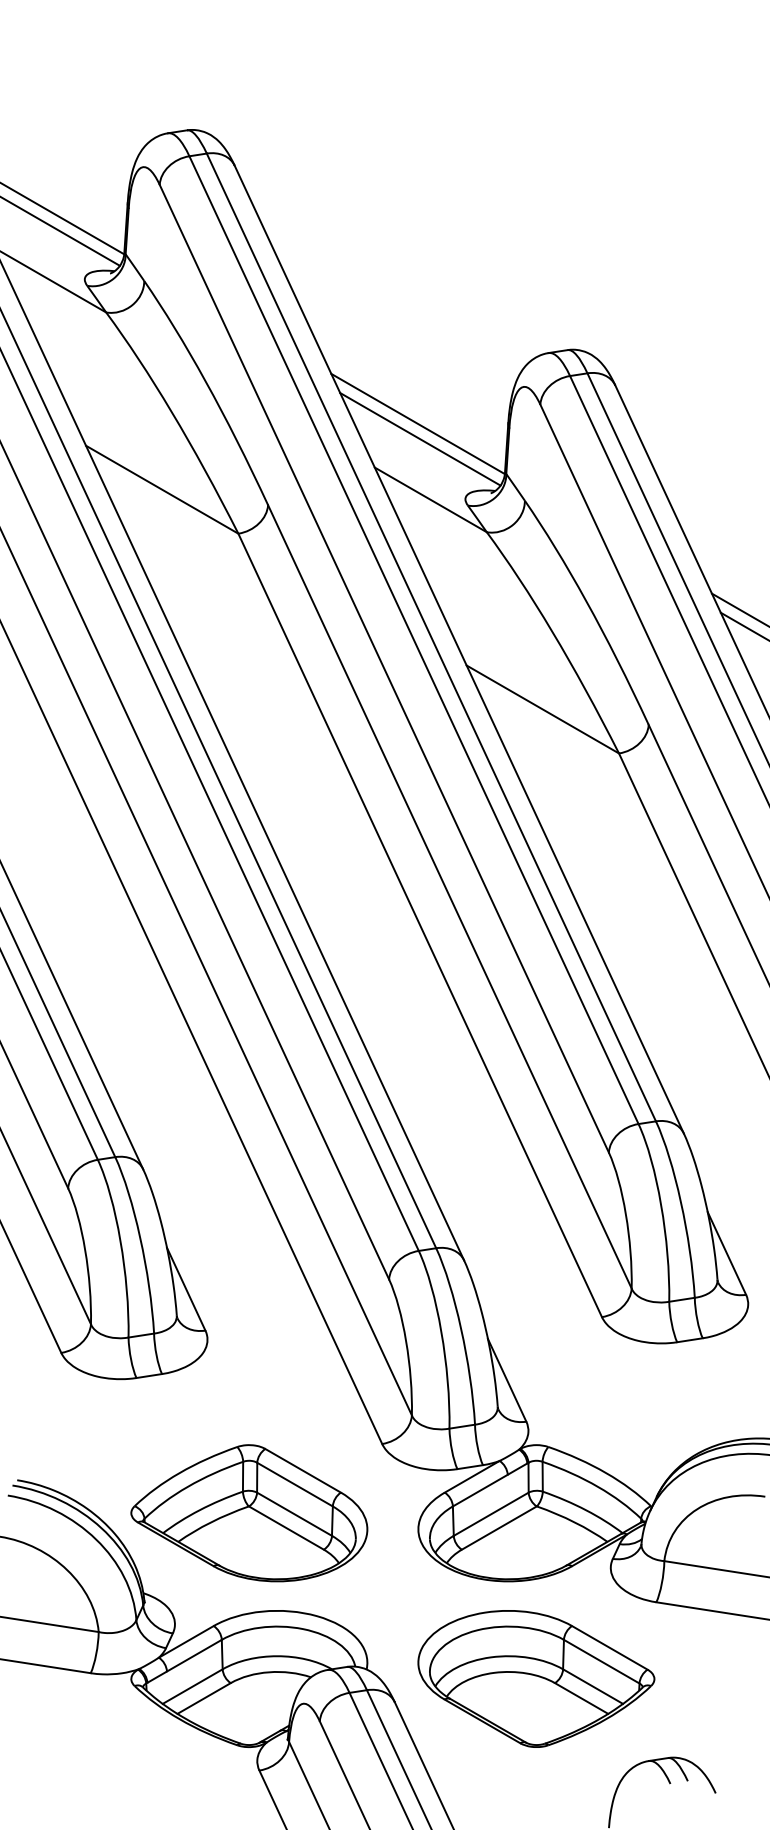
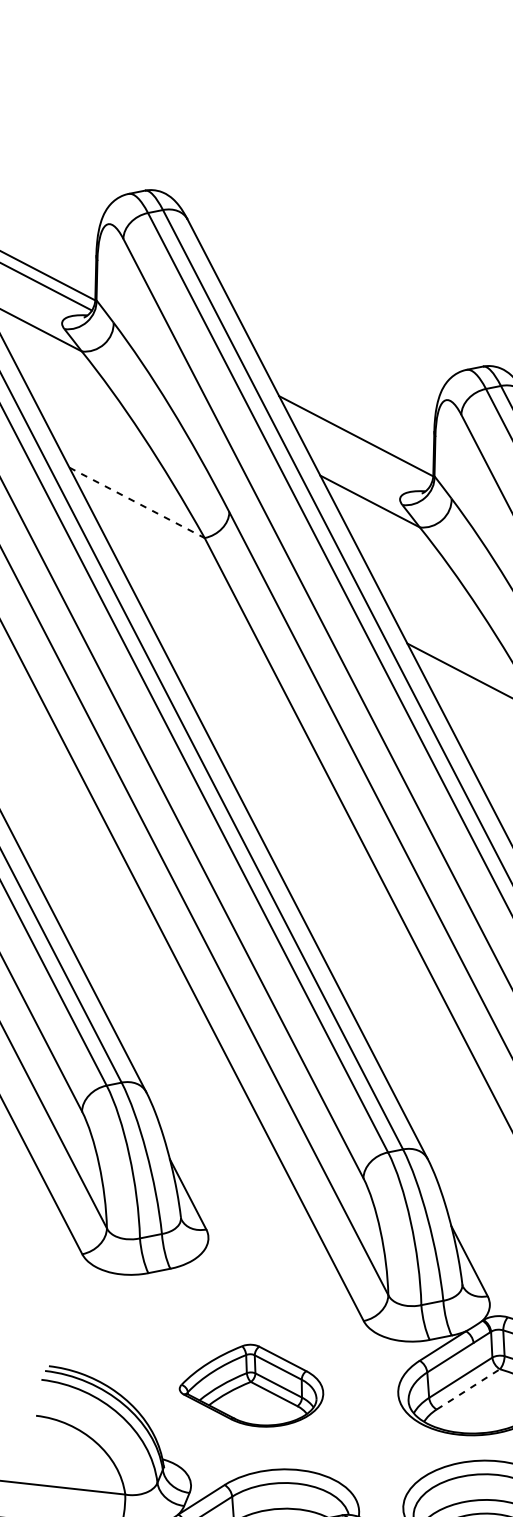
line: (420, 439) -> (358, 449), removed
line: (162, 489) -> (137, 502), solid -> dashed
part: (249, 1513) -> (251, 1386), size x0.7
line: (499, 1527) -> (468, 1388), solid -> dashed

